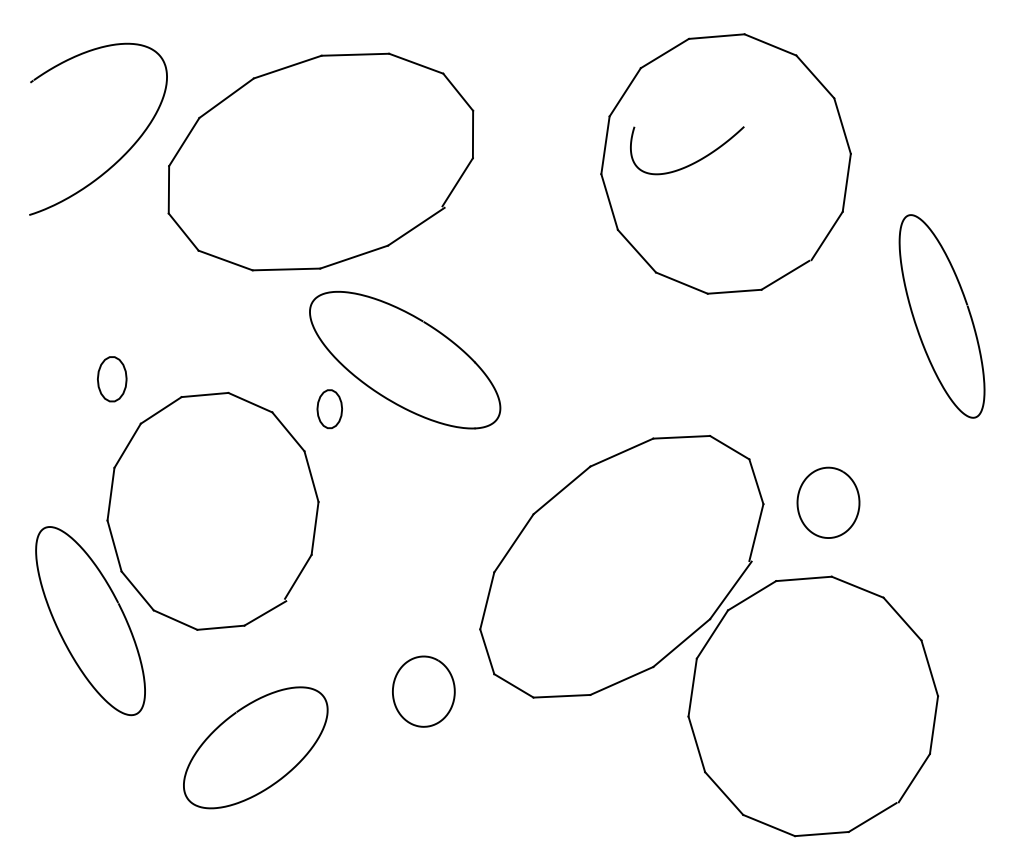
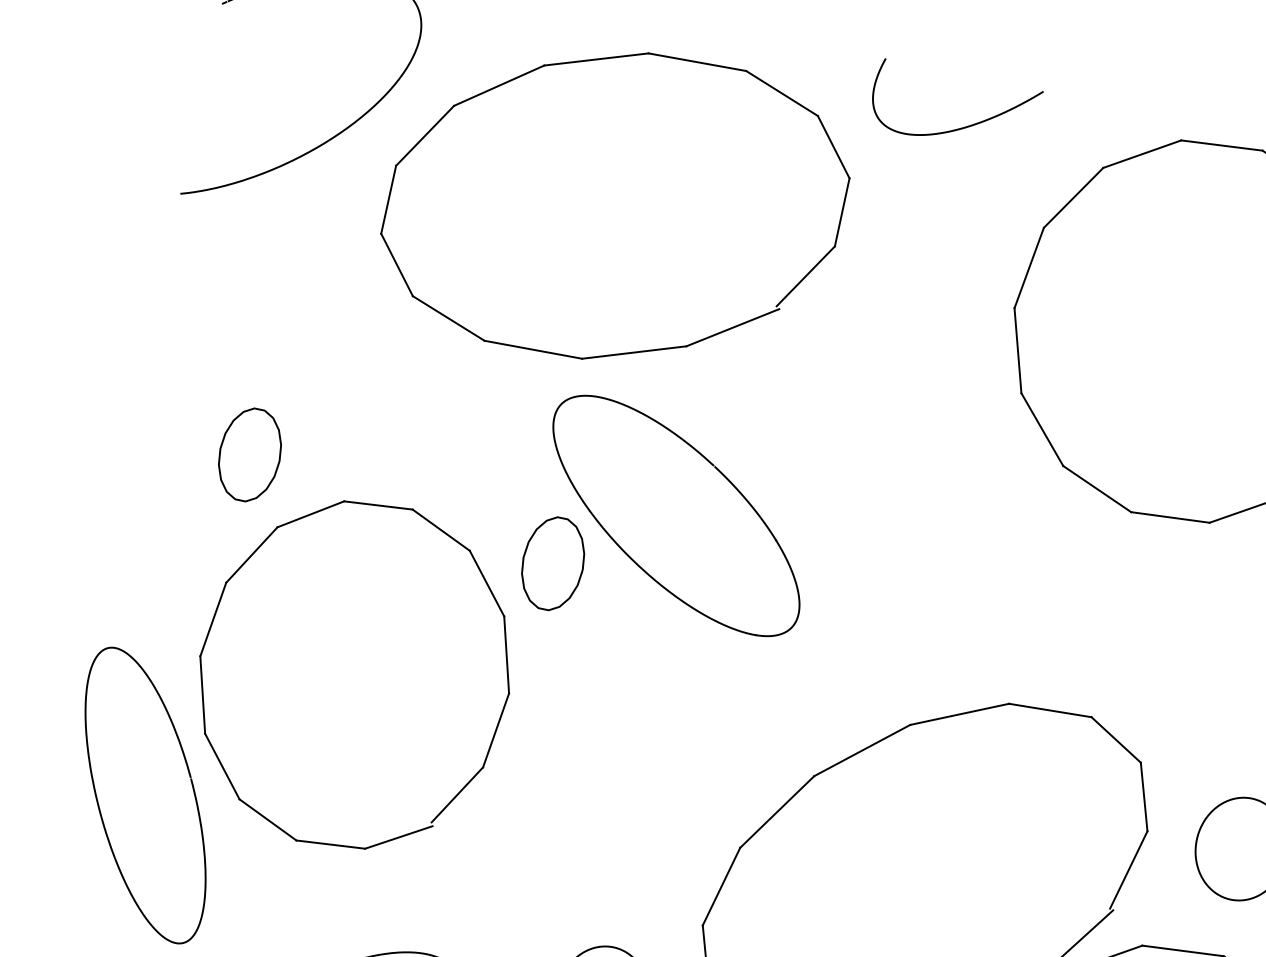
curve: (693, 162) -> (959, 127), moved
part: (111, 378) -> (249, 453), size x1.43
part: (329, 408) -> (553, 562), size x1.67

